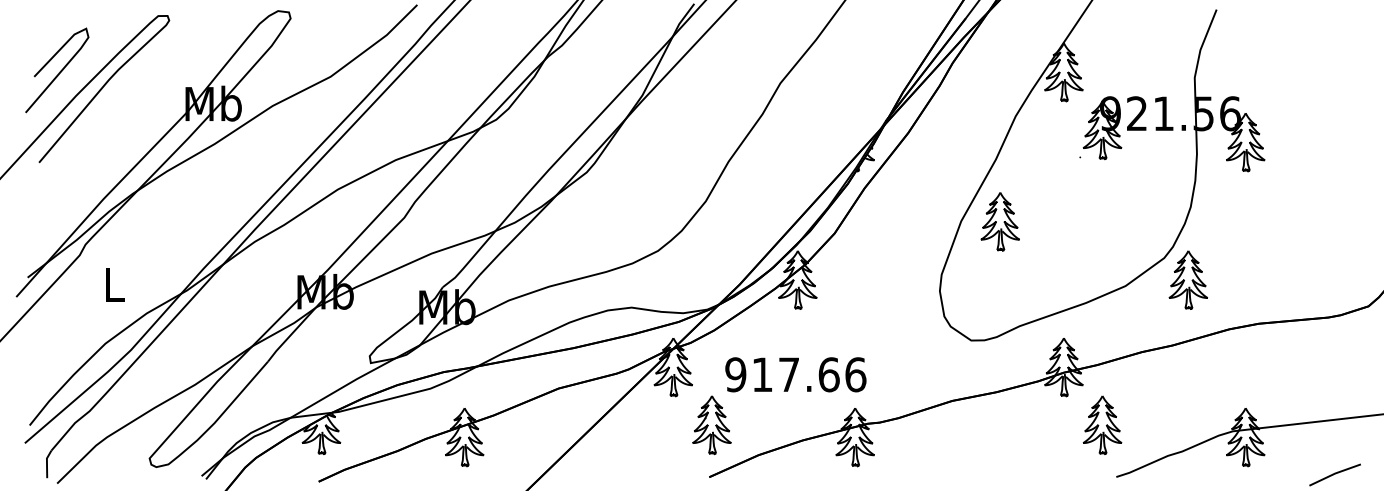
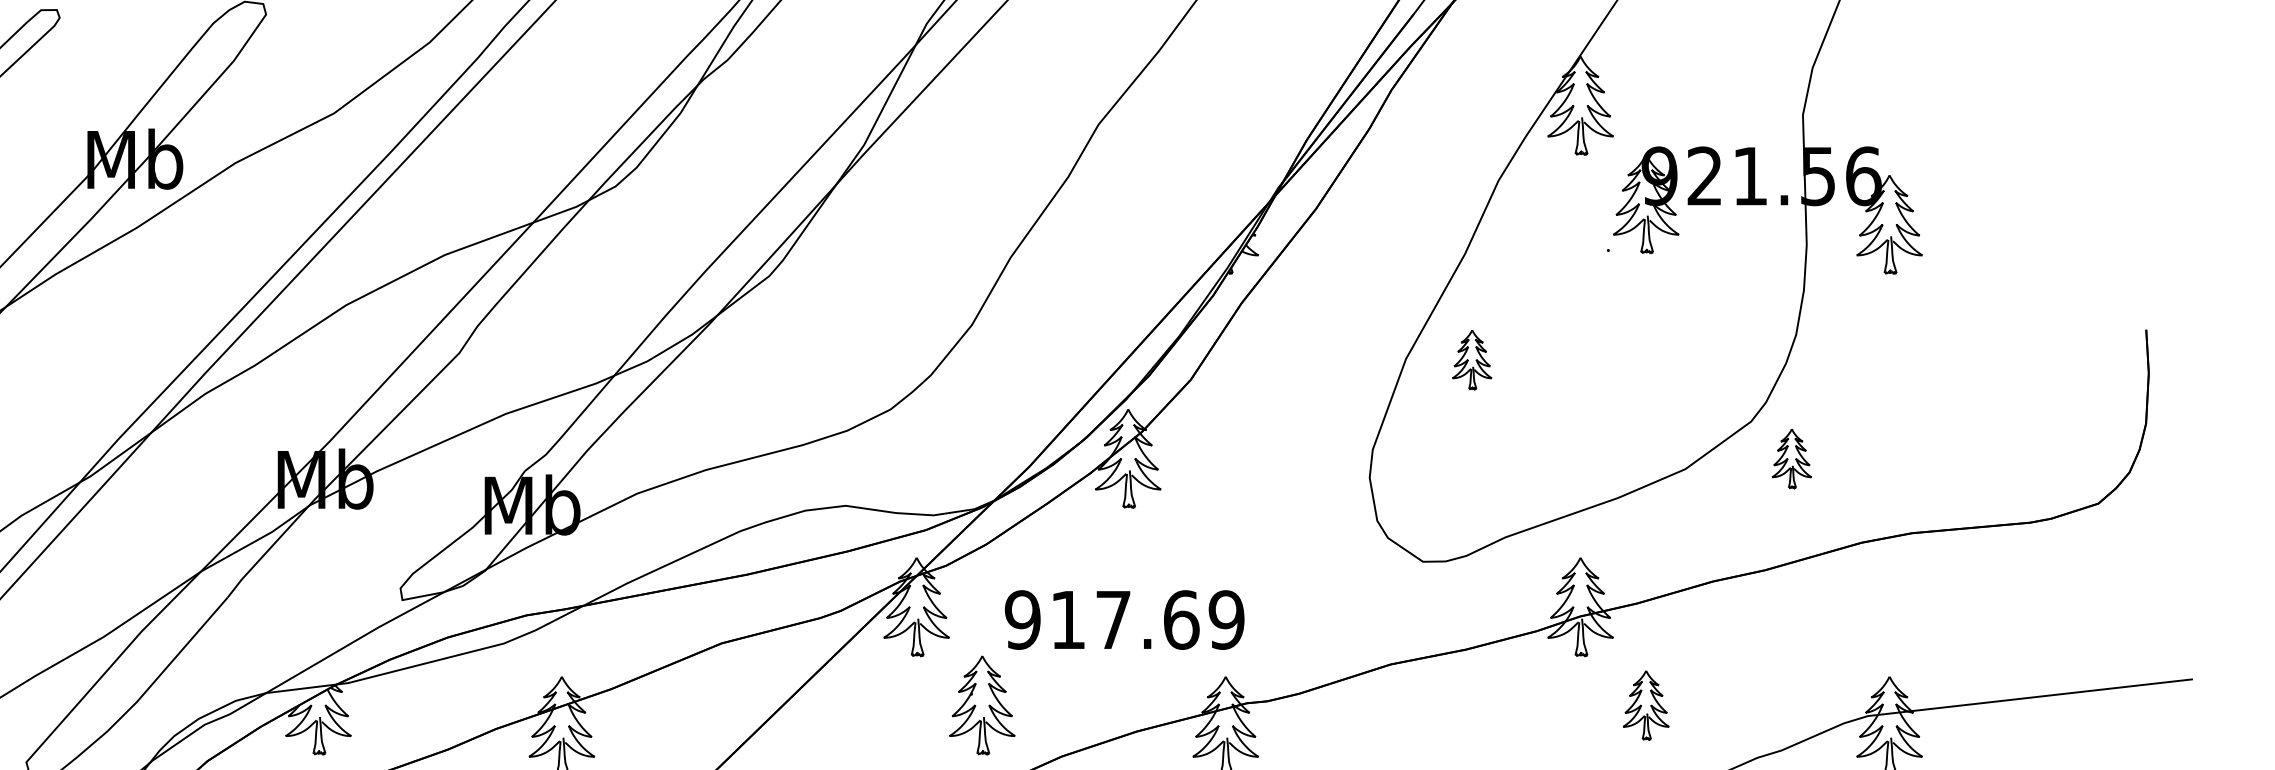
part: (999, 221) -> (1471, 359), size x0.6
part: (1187, 279) -> (1790, 458), size x0.6
text: (855, 374) -> (1226, 619), 917.66 -> 917.69
part: (1102, 424) -> (1646, 704), size x0.7

